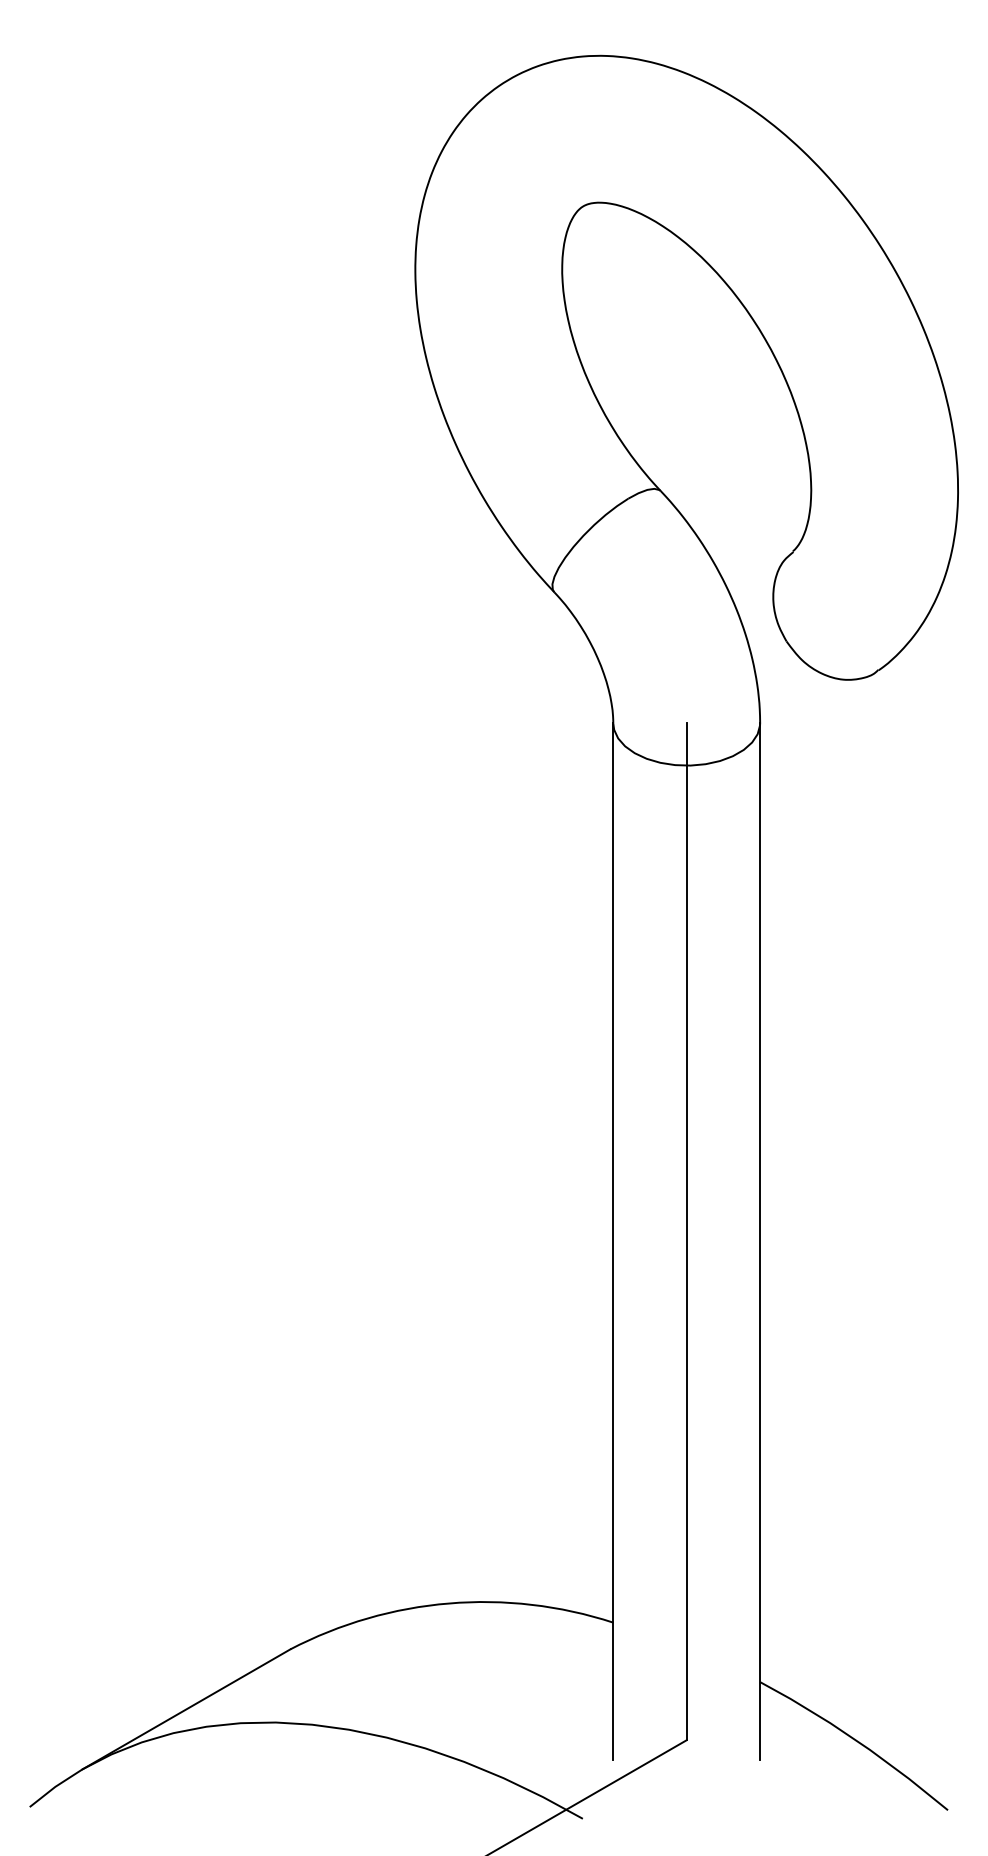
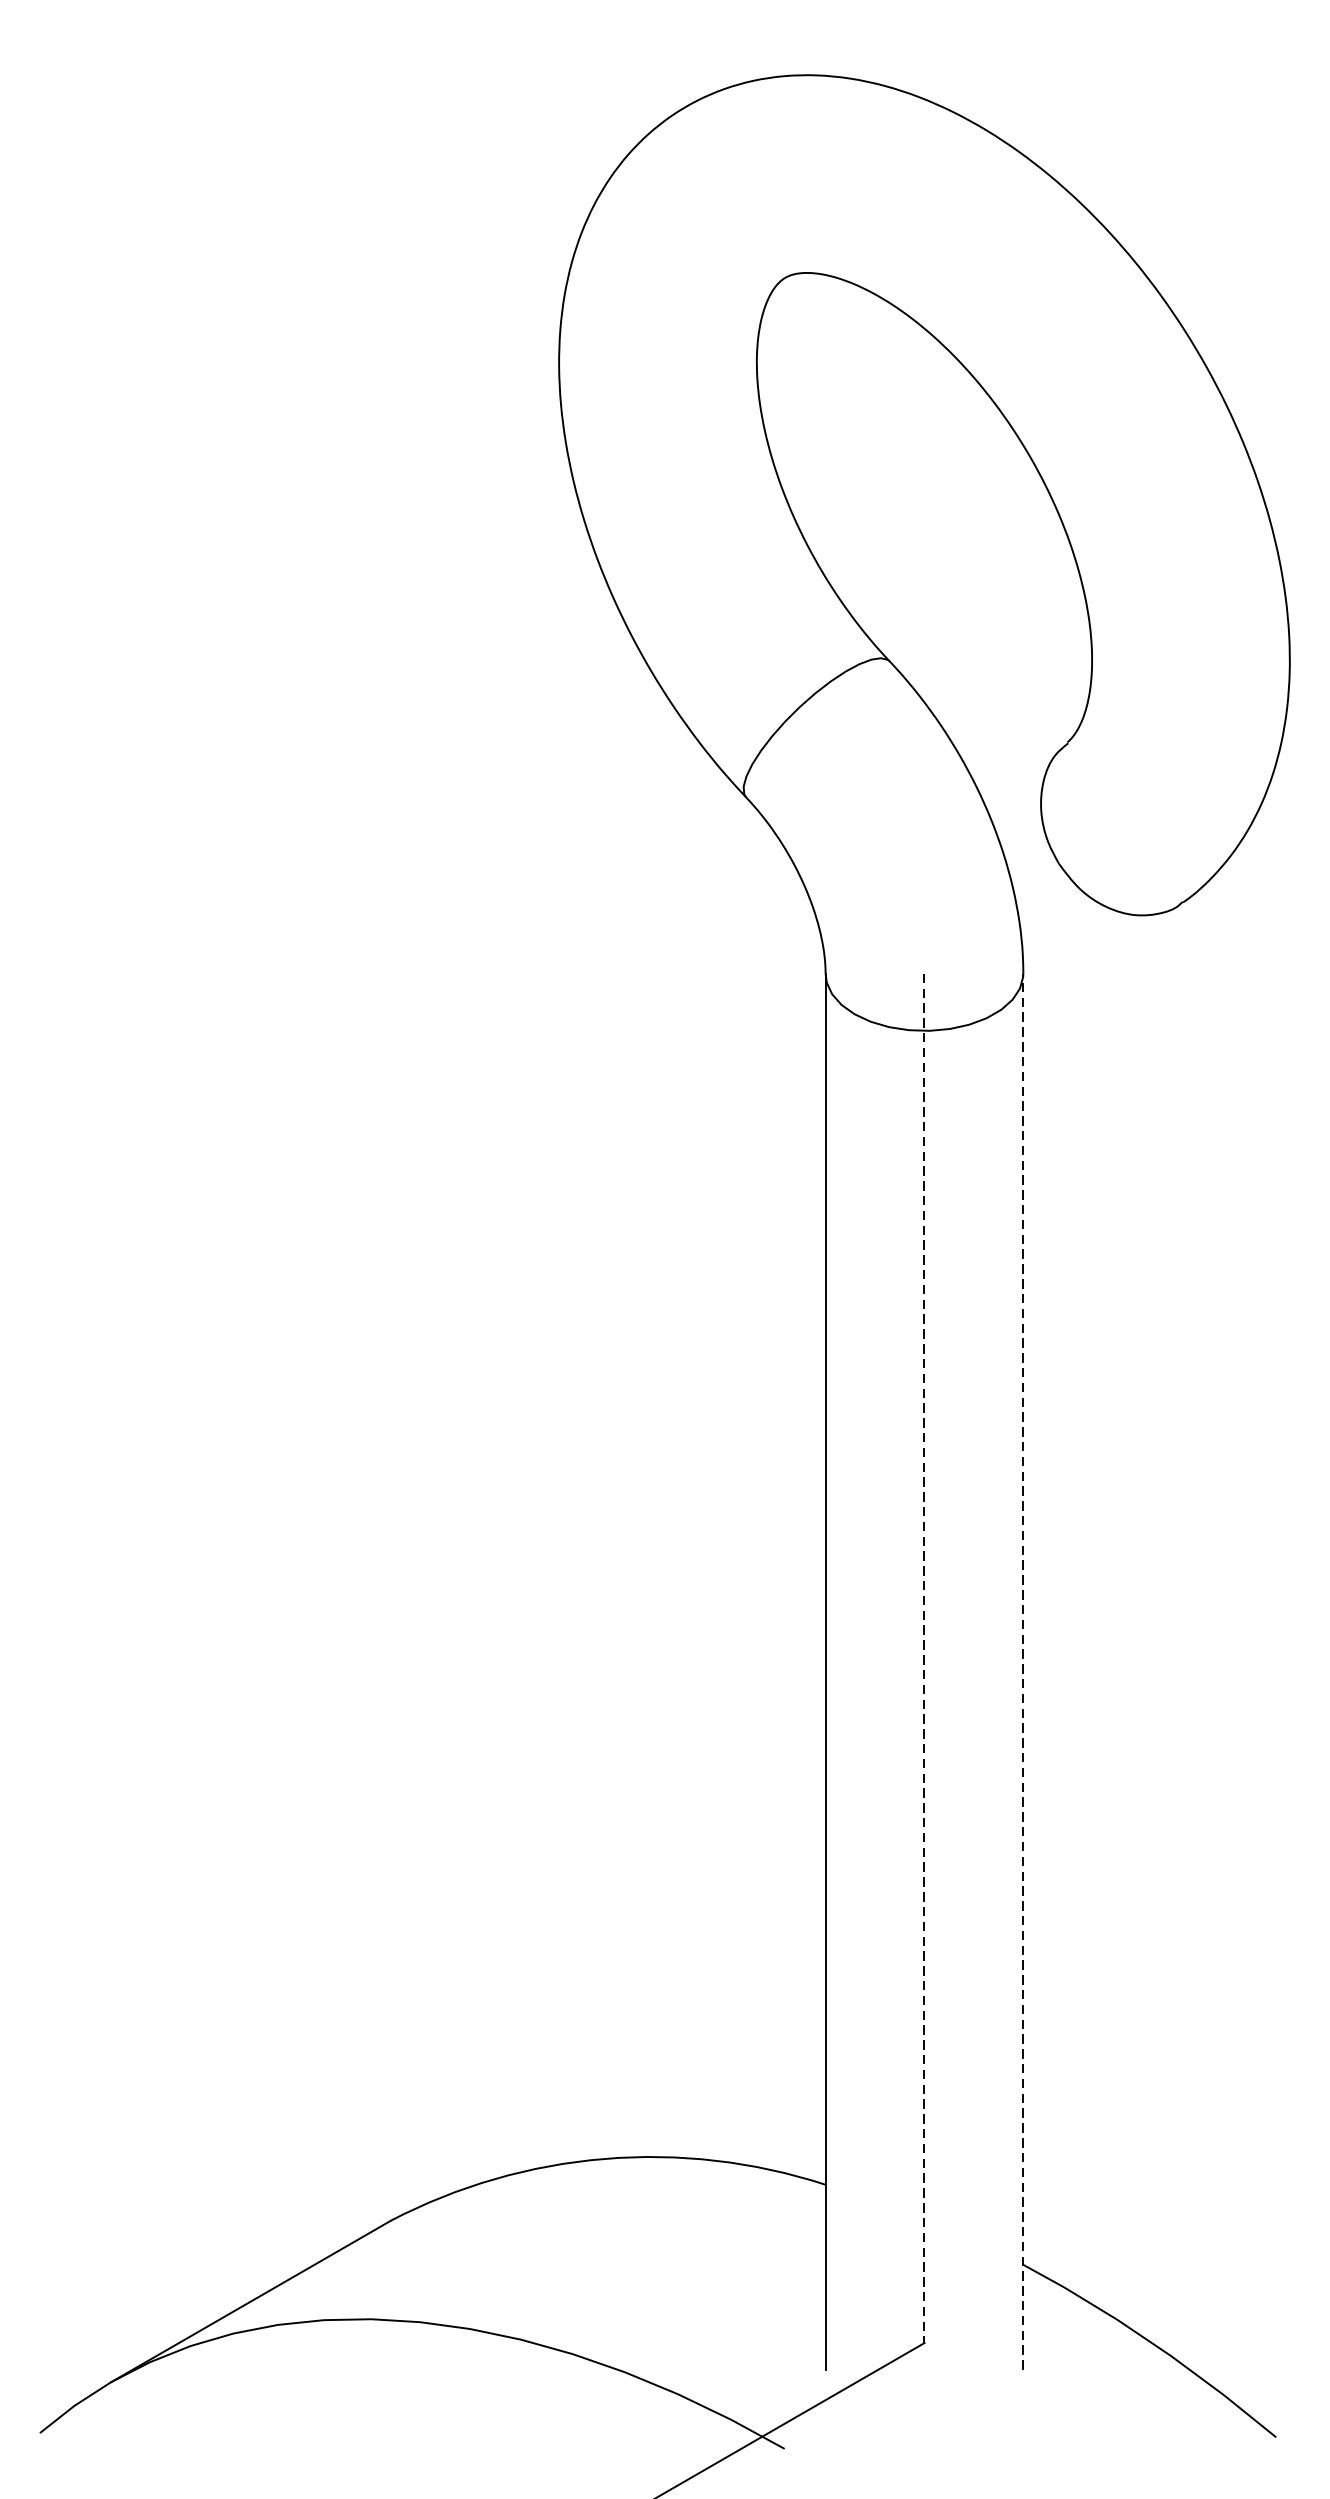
line: (686, 1232) -> (924, 1659), solid -> dashed
line: (760, 1241) -> (1023, 1671), solid -> dashed

